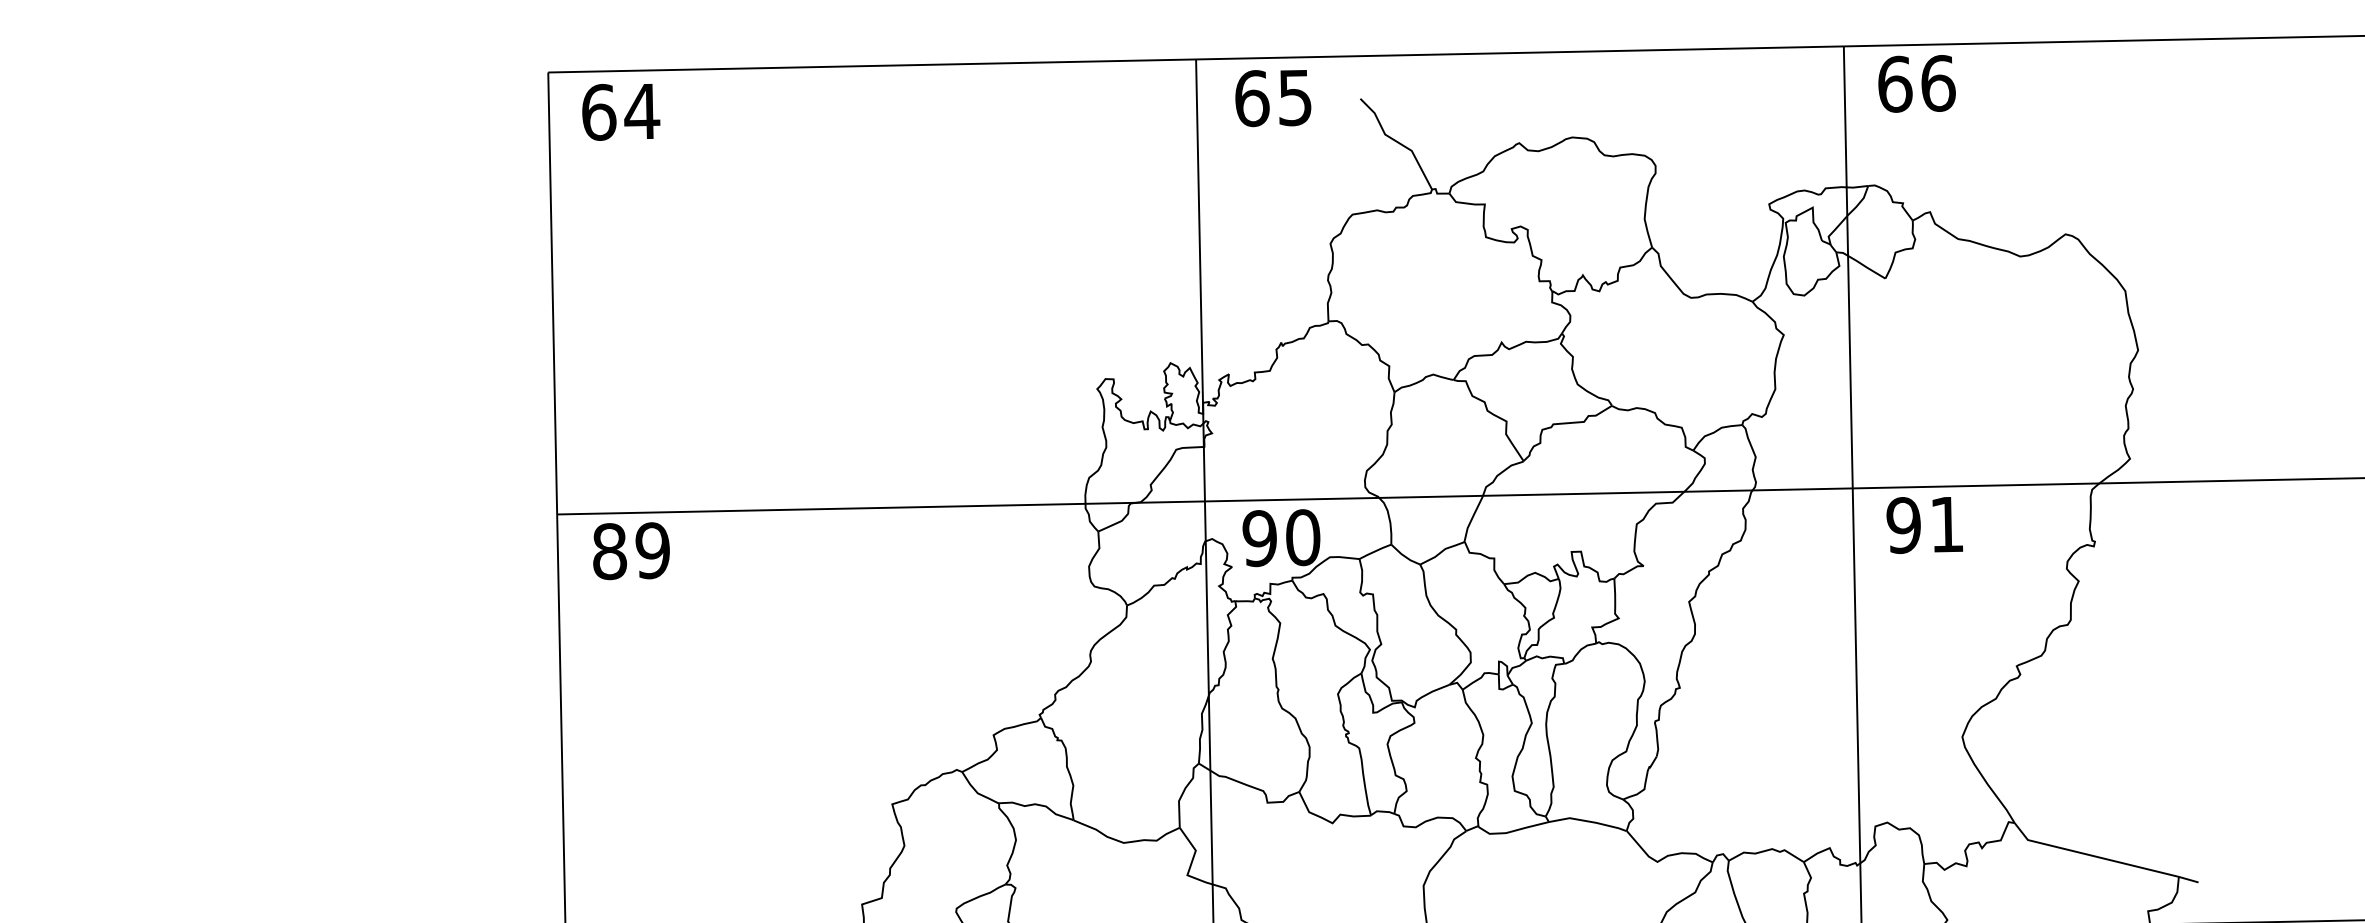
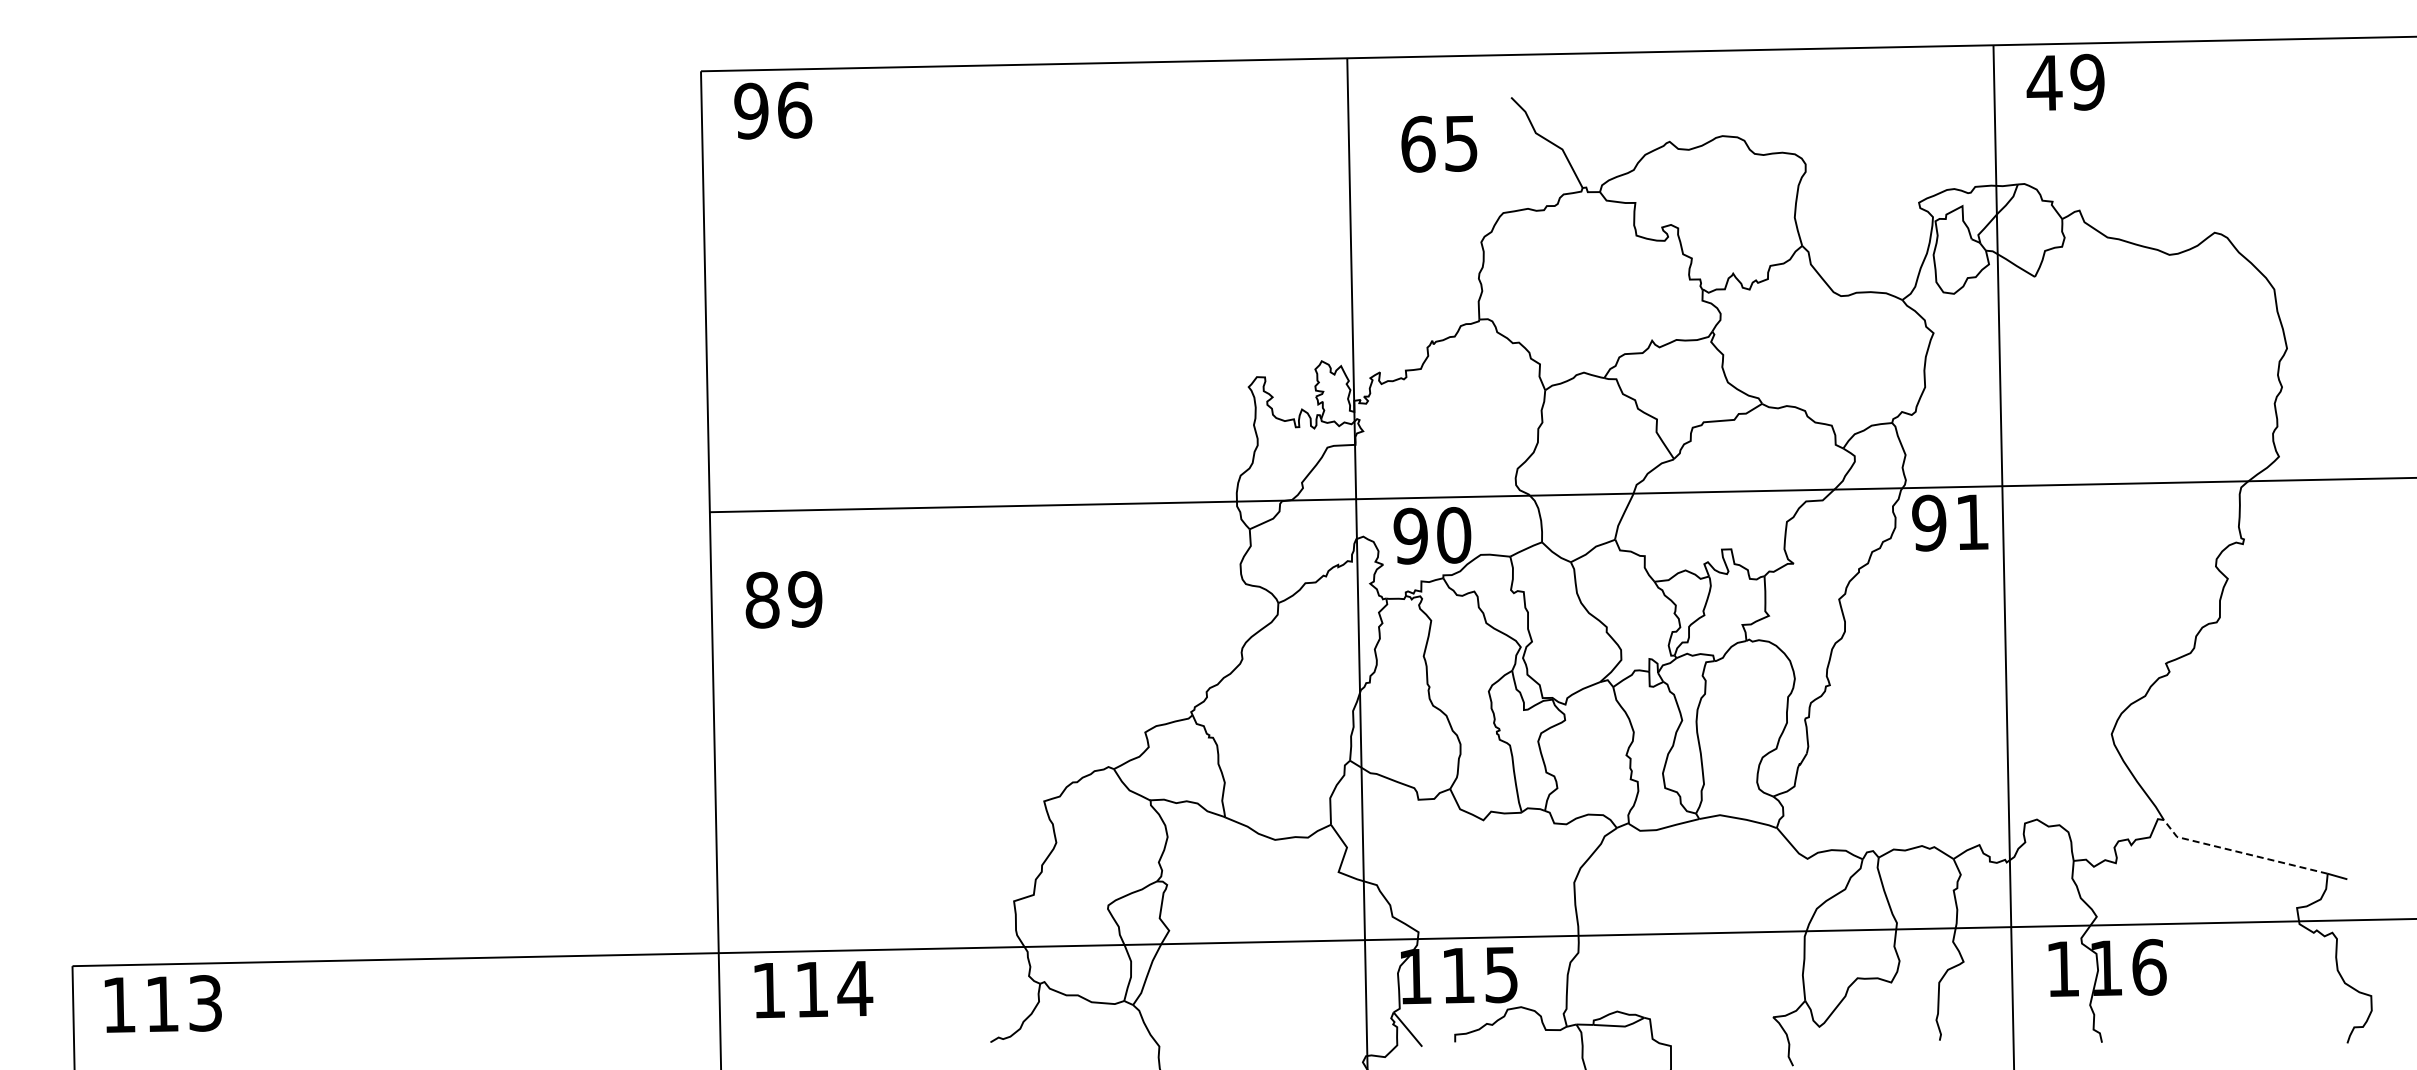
text: (1916, 83) -> (2065, 82), 66 -> 49
text: (1273, 97) -> (1439, 143), moved
text: (620, 111) -> (773, 110), 64 -> 96
text: (1925, 524) -> (1950, 522), moved
text: (630, 550) -> (783, 599), moved
line: (2091, 855) -> (2240, 852), solid -> dashed

